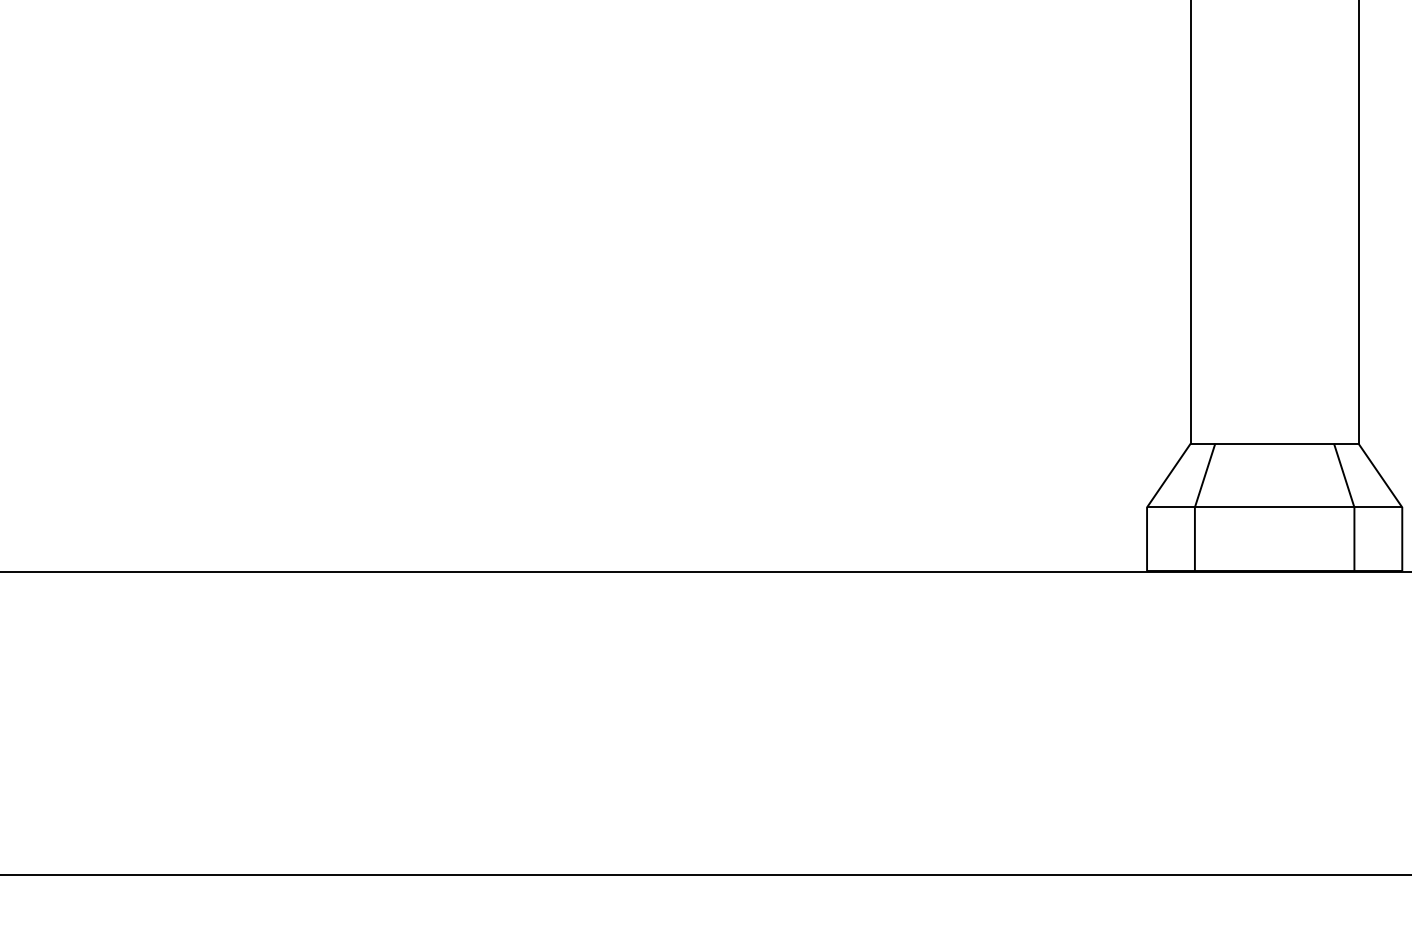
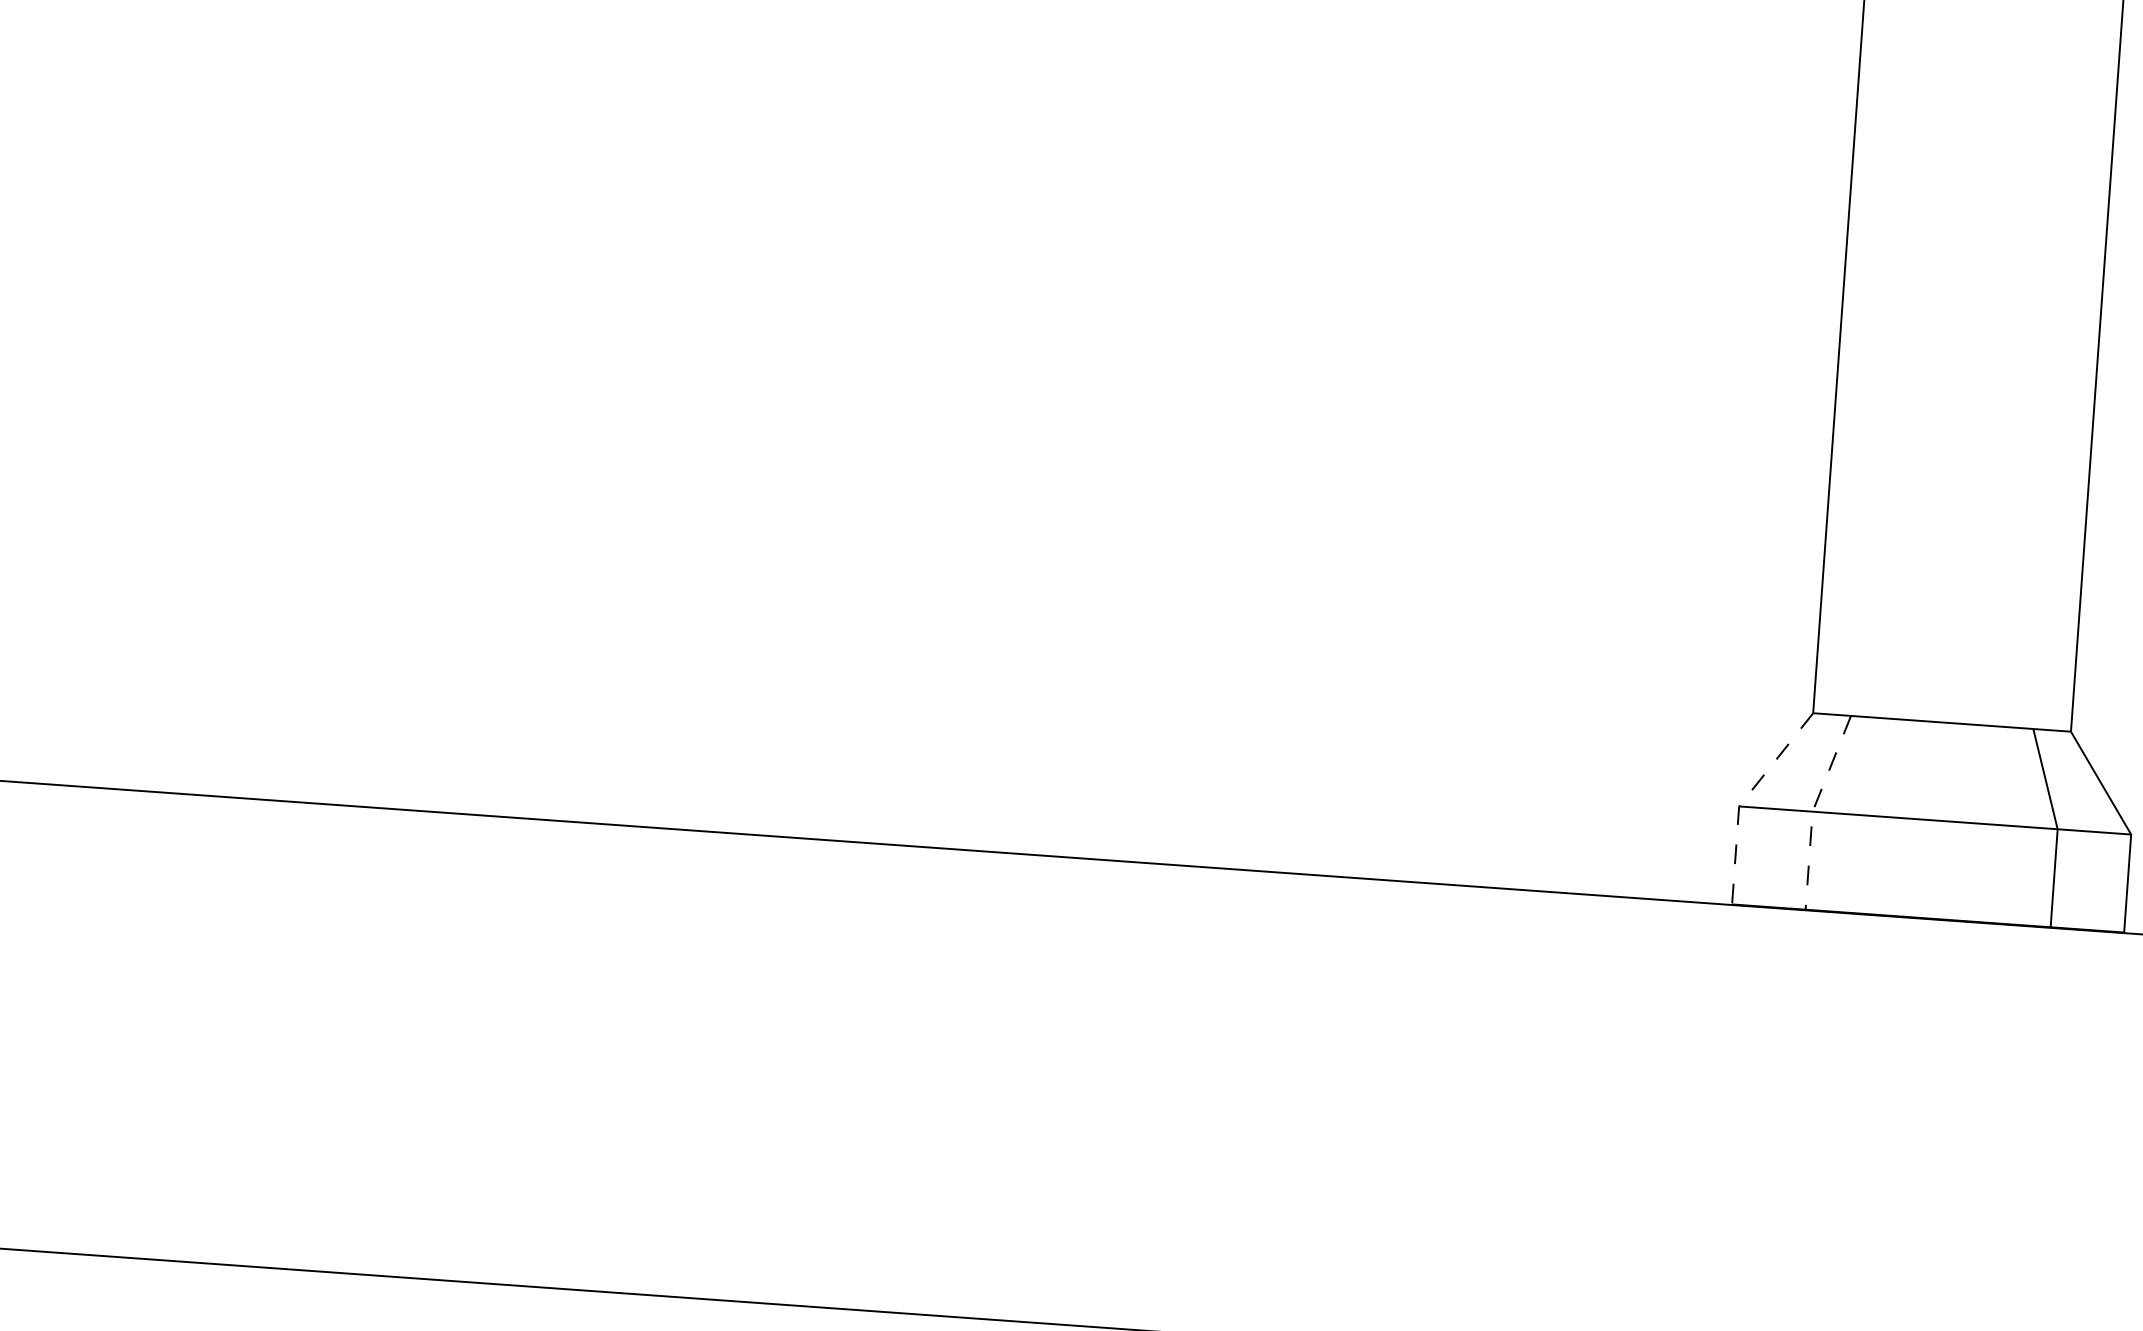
line: (1150, 502) -> (1744, 799), solid -> dashed
line: (1195, 506) -> (1813, 810), solid -> dashed

